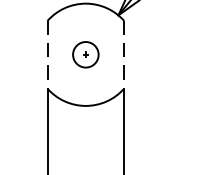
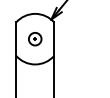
line: (48, 55) -> (16, 39), dashed -> solid
line: (124, 55) -> (54, 39), dashed -> solid

